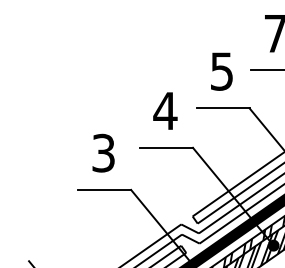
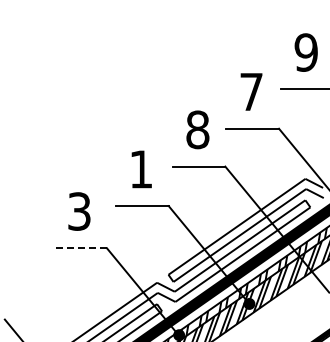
text: (221, 71) -> (197, 129), 5 -> 8
text: (165, 111) -> (141, 169), 4 -> 1
line: (104, 190) -> (80, 248), solid -> dashed

